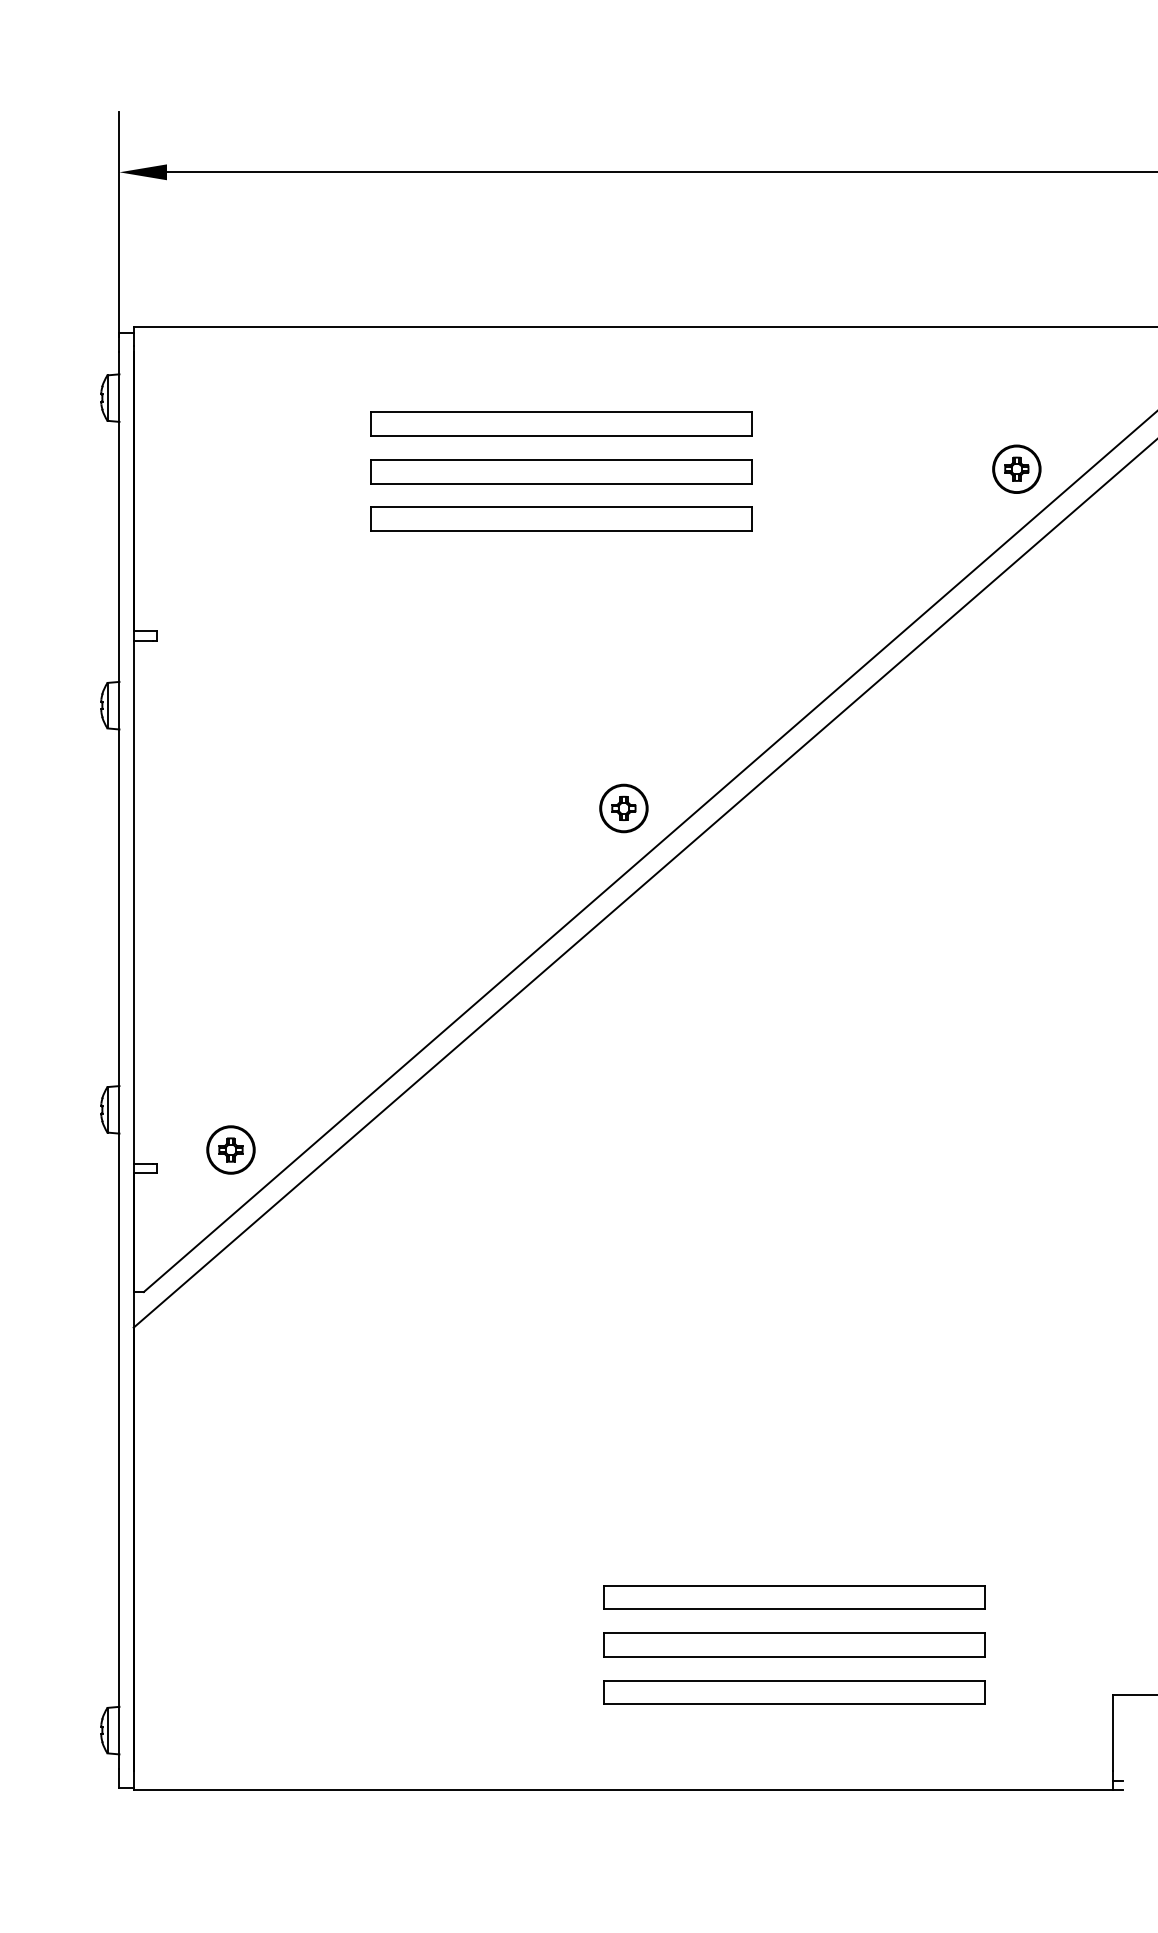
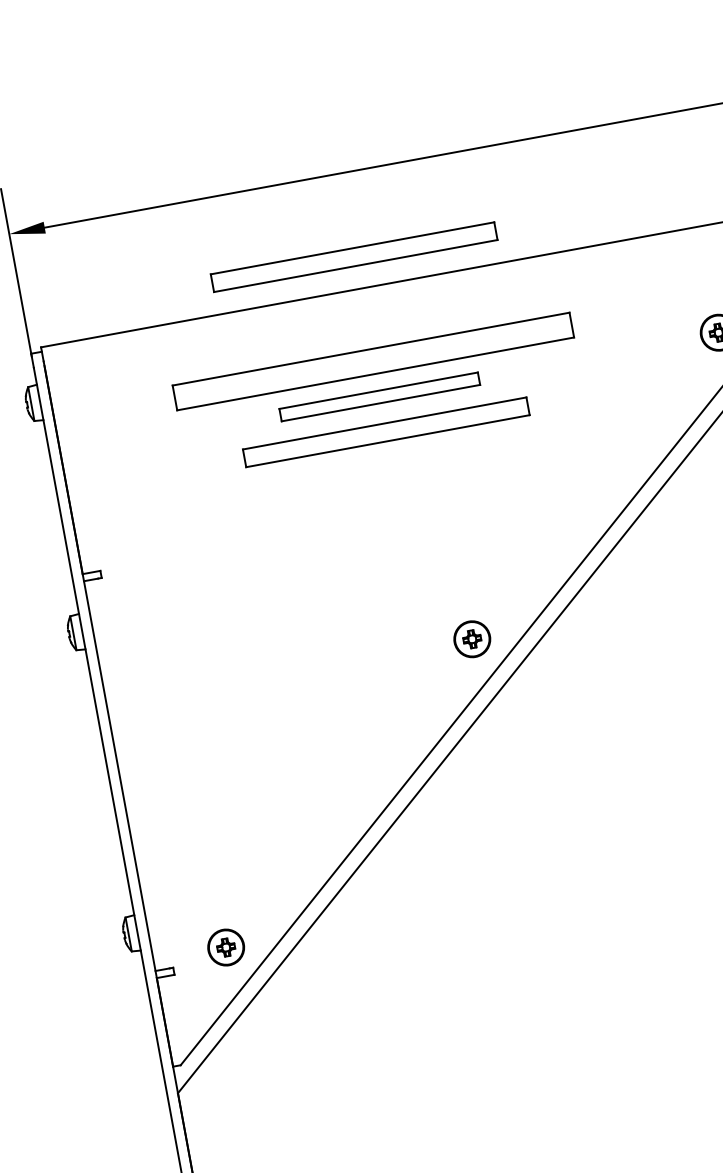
part: (561, 283) -> (353, 256), added
part: (561, 423) -> (373, 360), size x1.4
part: (561, 471) -> (379, 396), size x0.7

